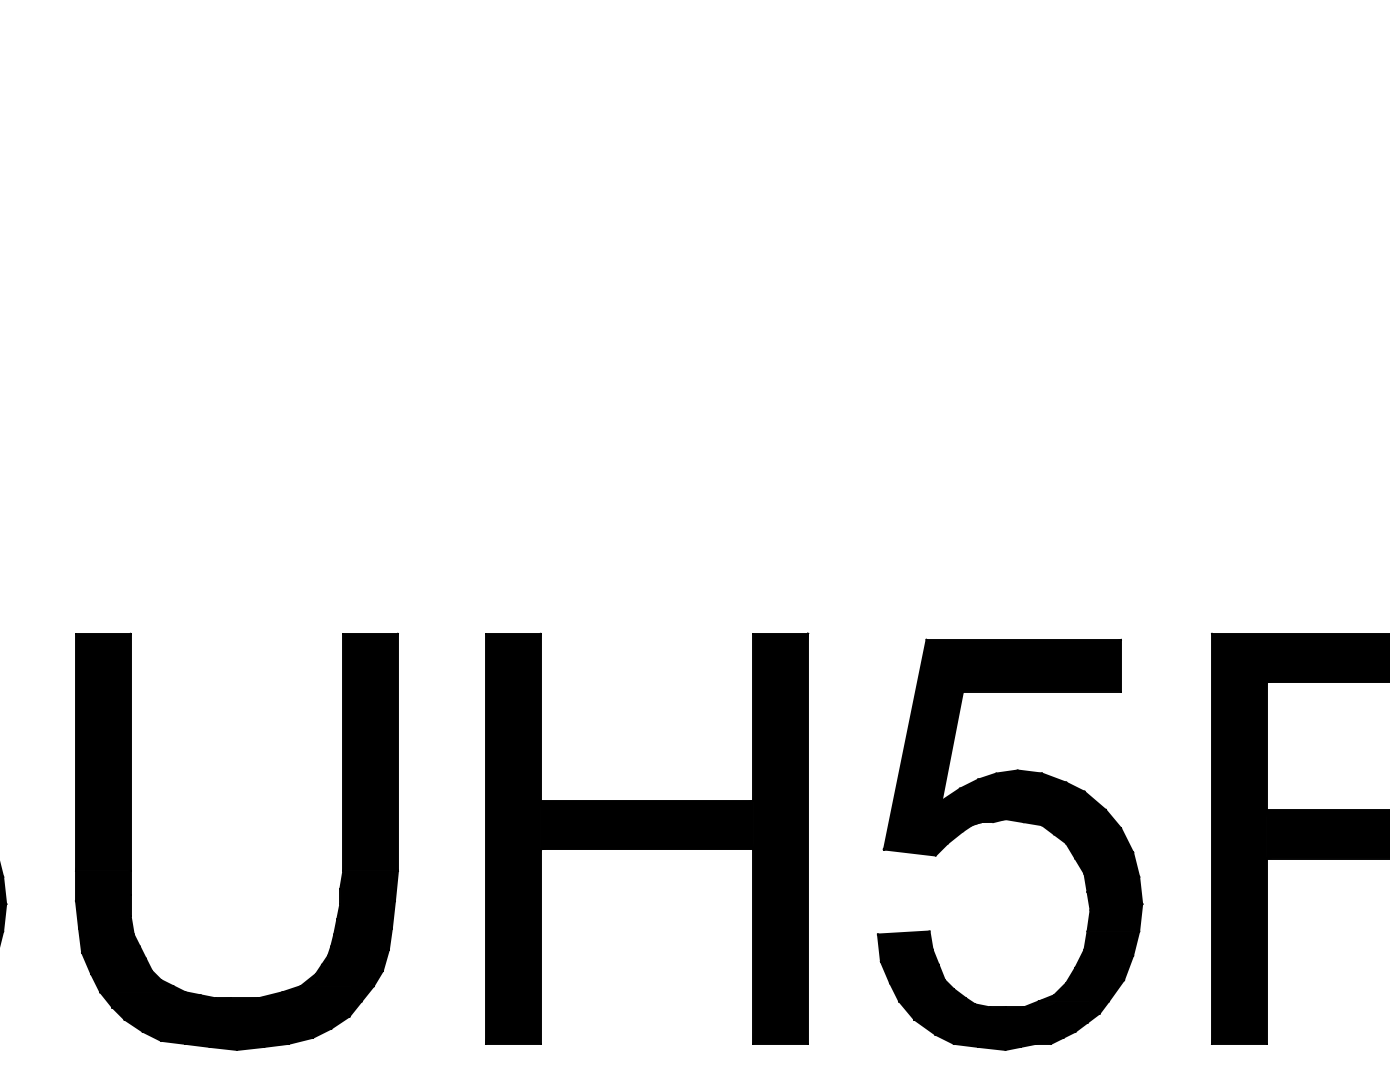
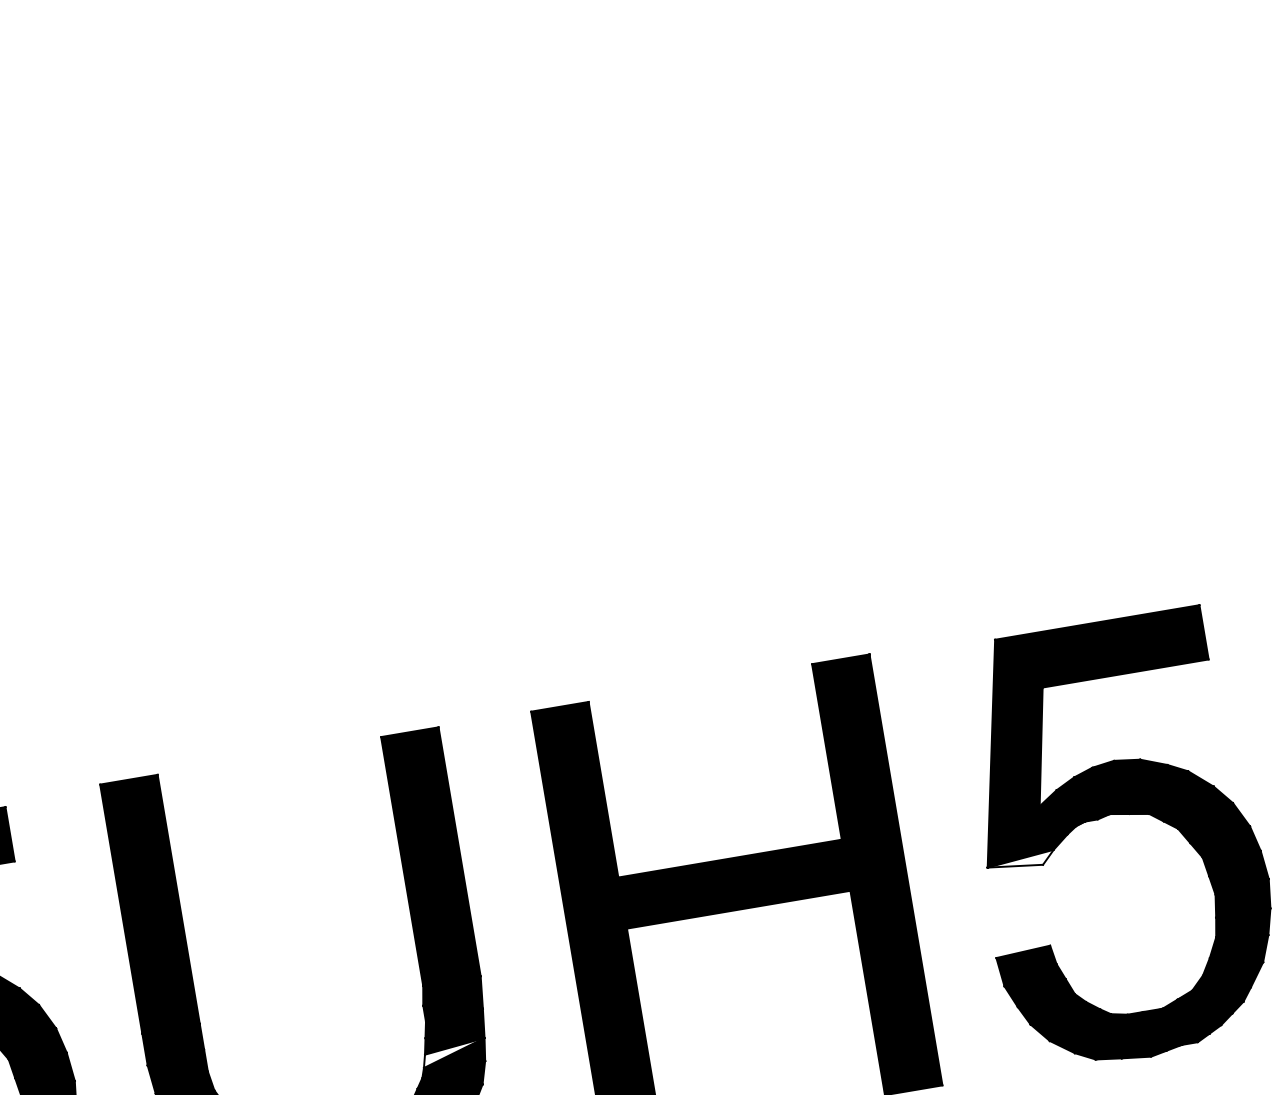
fill: (915, 849) -> (1020, 862), removed
fill: (361, 937) -> (454, 1052), removed

